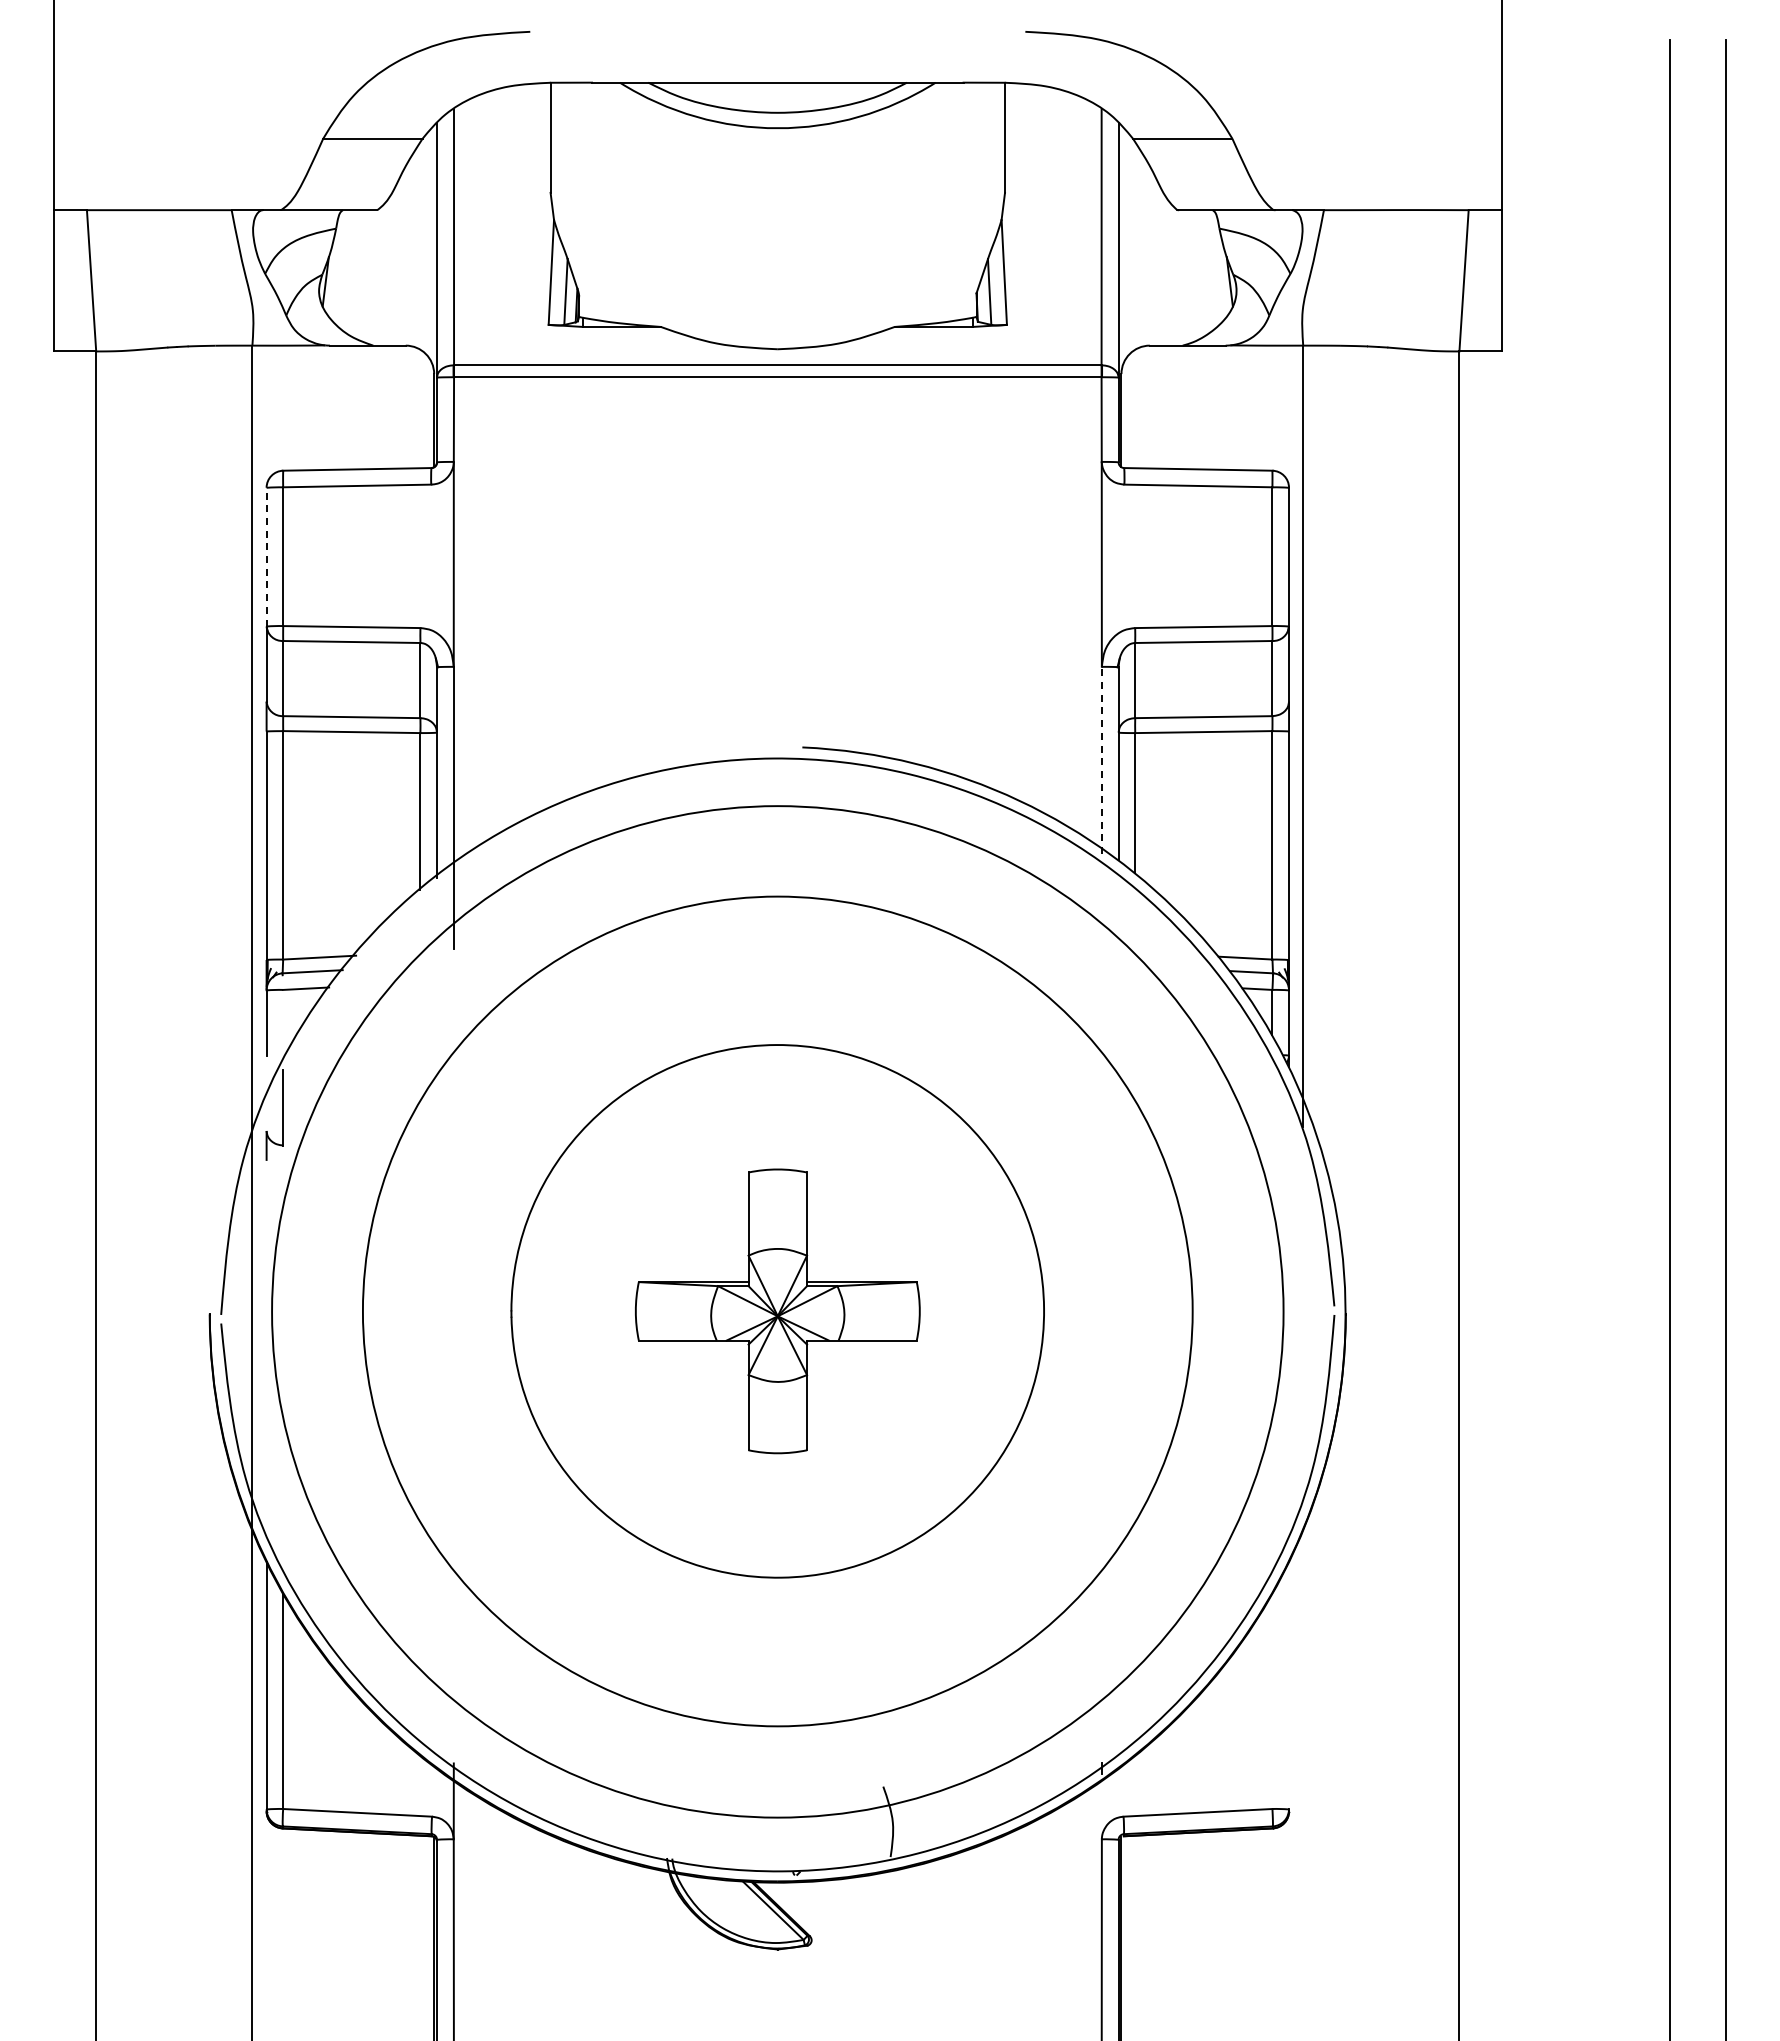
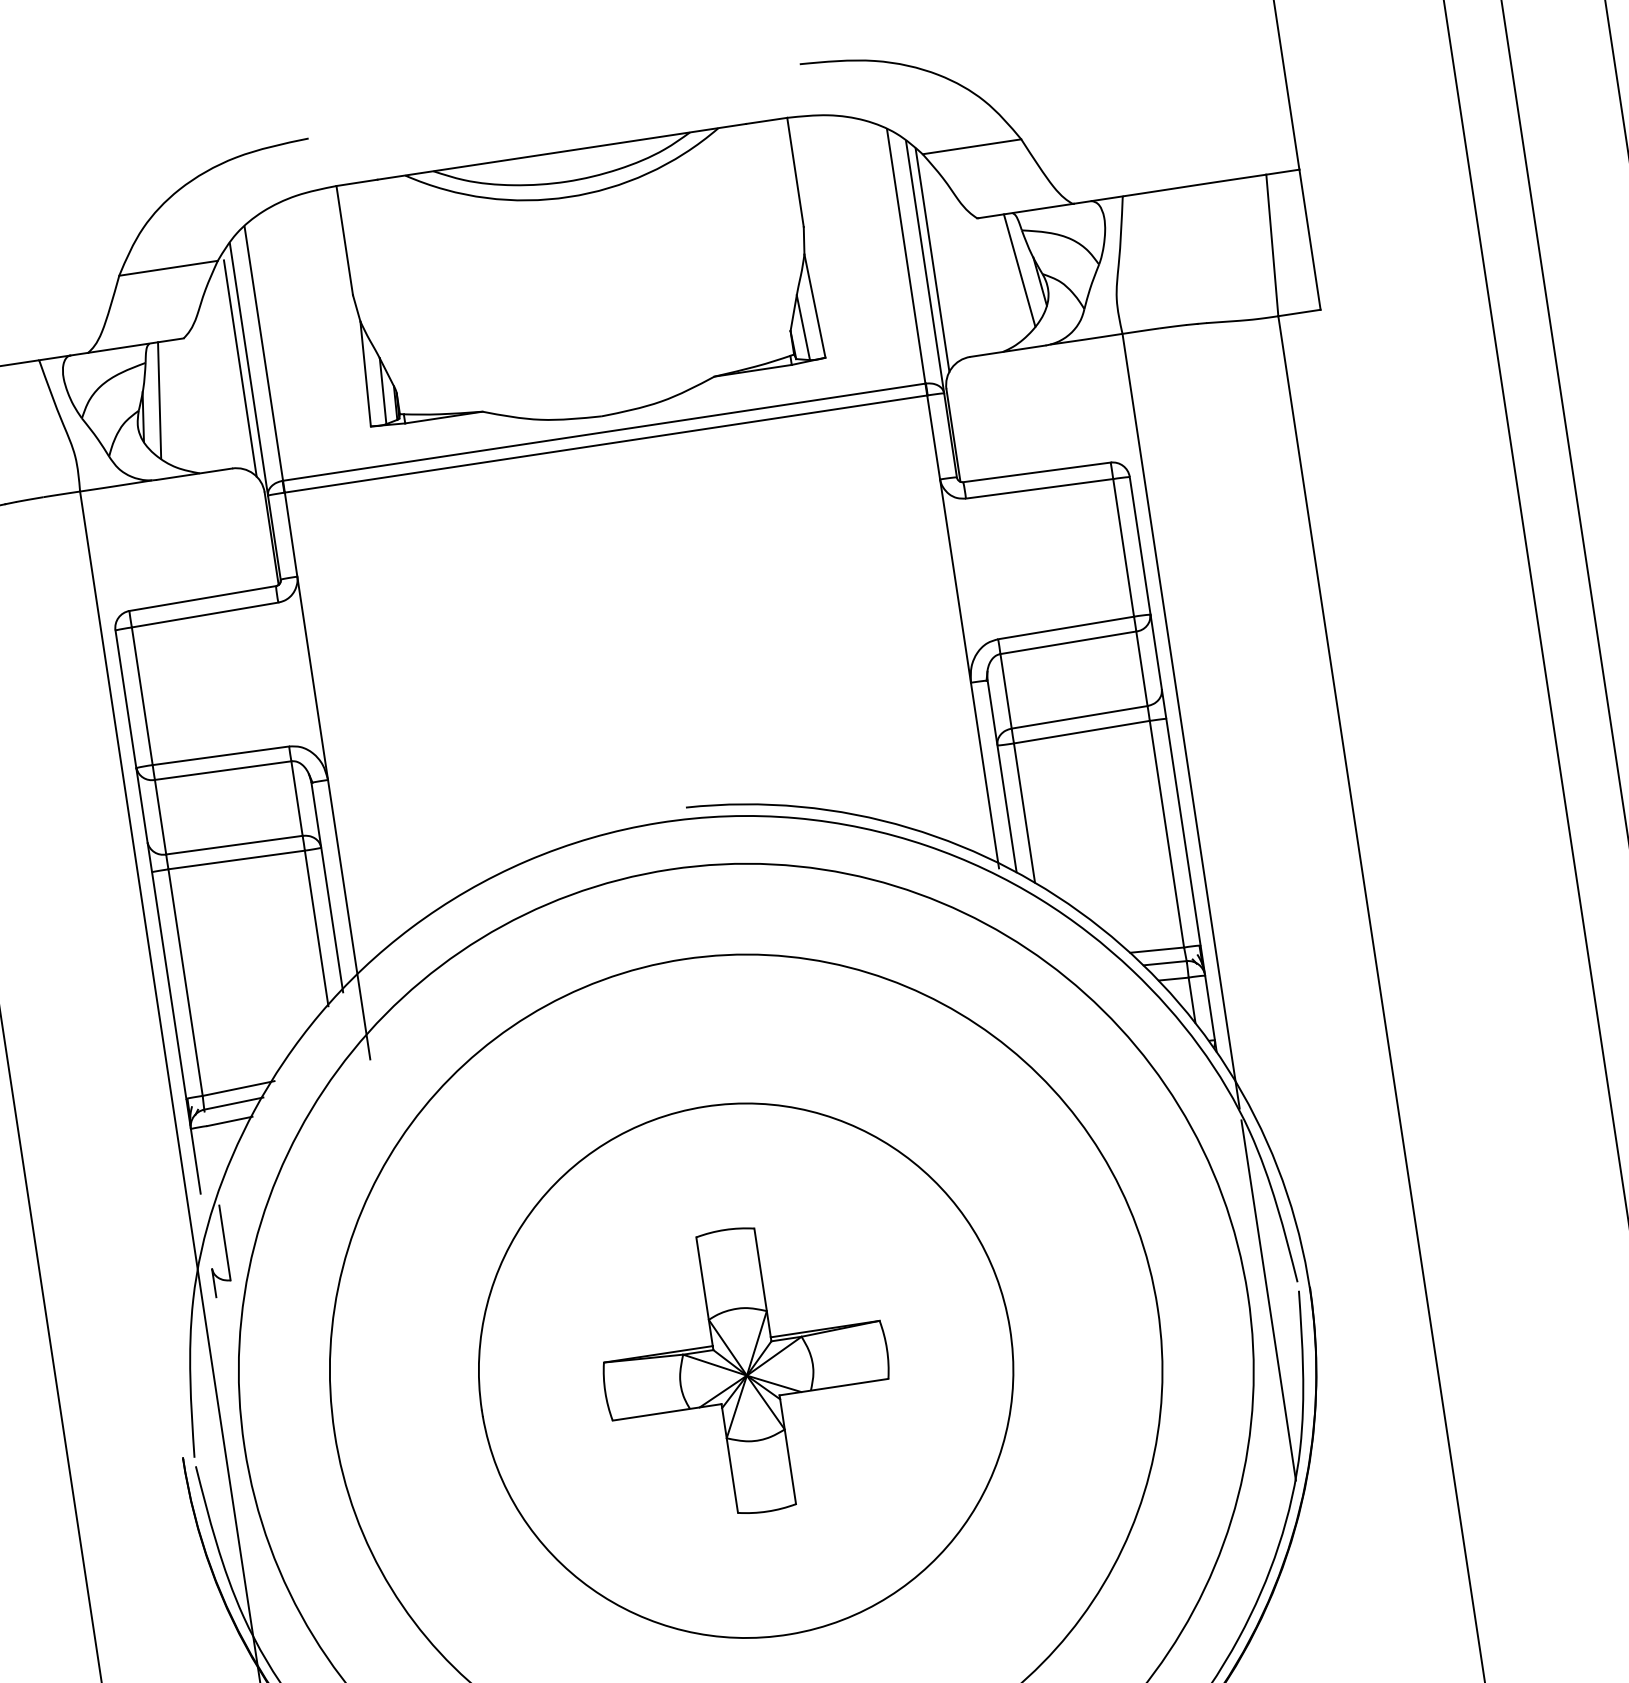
line: (1126, 244) -> (932, 260), added
line: (428, 248) -> (240, 368), added
line: (344, 267) -> (159, 400), added
line: (1211, 267) -> (1019, 270), added
line: (266, 556) -> (125, 698), dashed -> solid
line: (1101, 760) -> (984, 775), dashed -> solid
line: (1303, 1319) -> (1268, 1299), added

